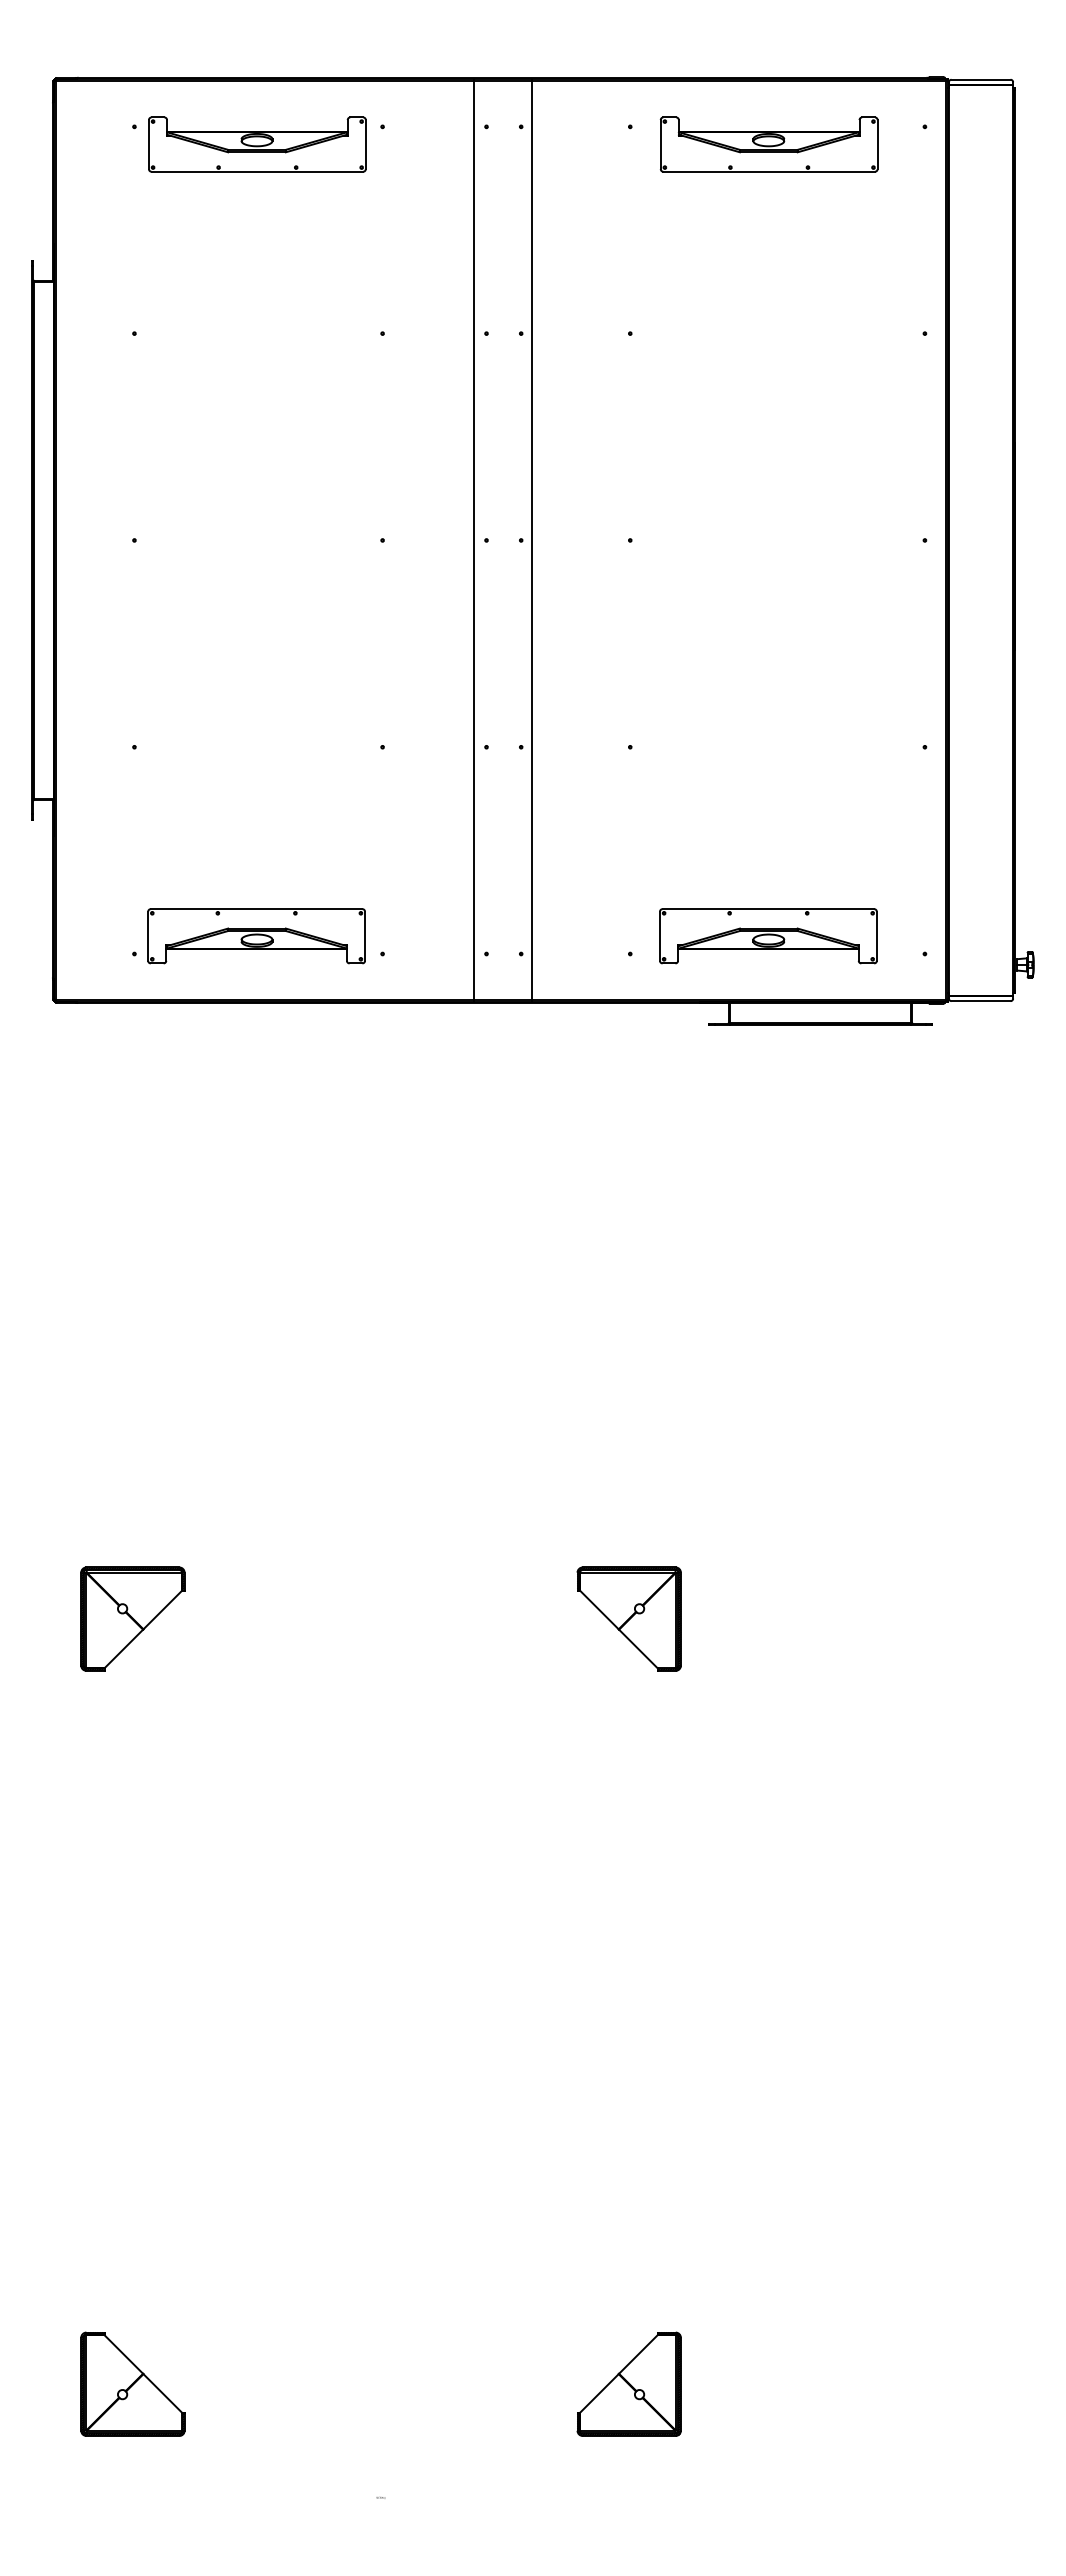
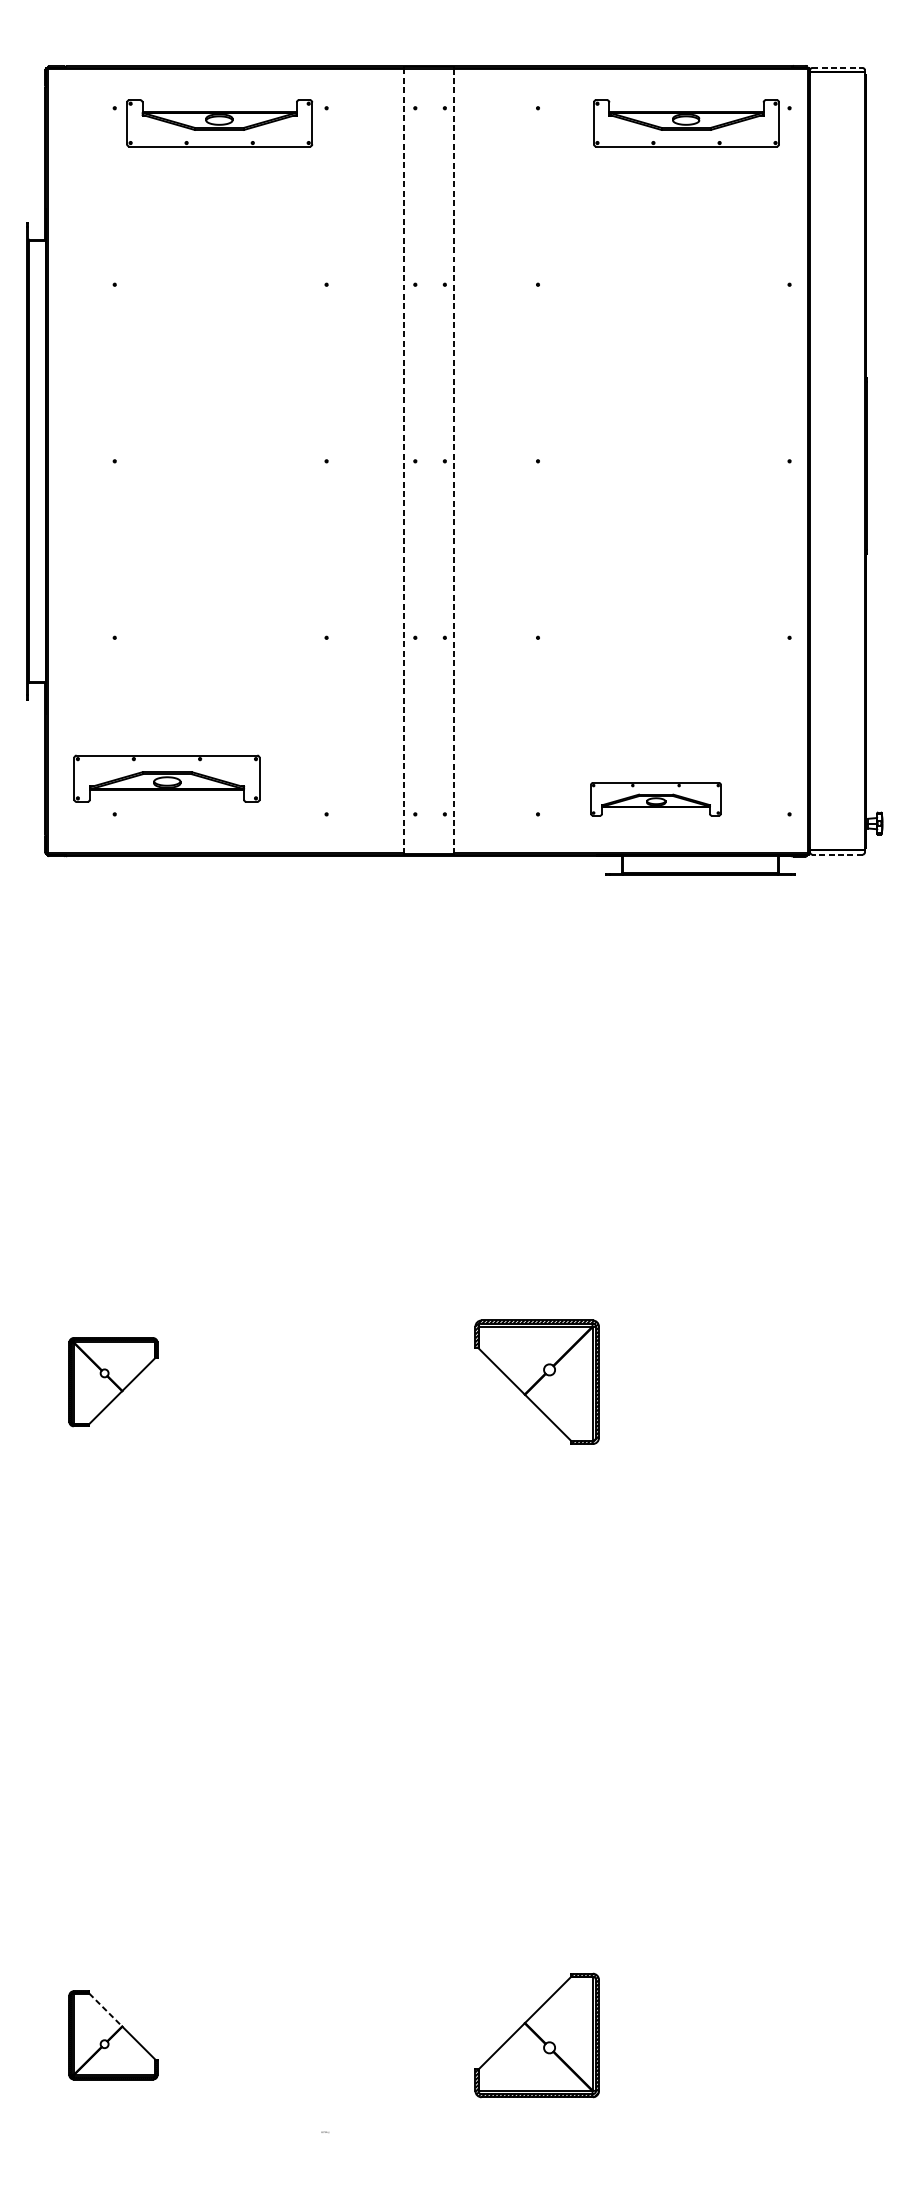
line: (981, 79) -> (837, 67), solid -> dashed
part: (768, 144) -> (685, 123), moved
line: (473, 540) -> (404, 461), solid -> dashed
line: (531, 540) -> (453, 461), solid -> dashed
part: (256, 936) -> (166, 778), moved
part: (768, 936) -> (656, 799), size x0.7
line: (981, 1001) -> (837, 854), solid -> dashed
part: (628, 1618) -> (536, 1381), size x1.4
line: (124, 2354) -> (106, 2009), solid -> dashed
part: (628, 2383) -> (536, 2034), size x1.4

